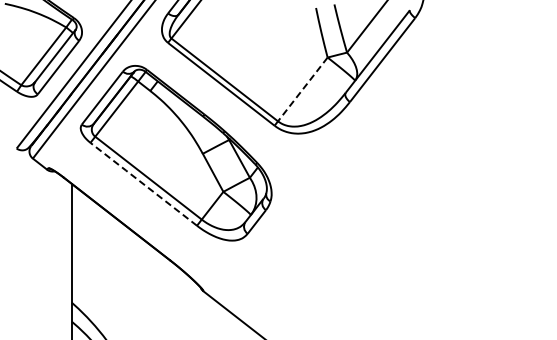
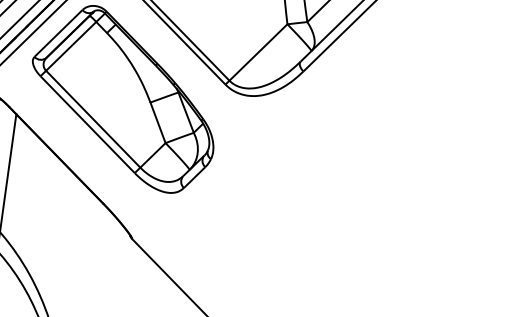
line: (302, 89) -> (258, 52), dashed -> solid
line: (143, 184) -> (87, 124), dashed -> solid

